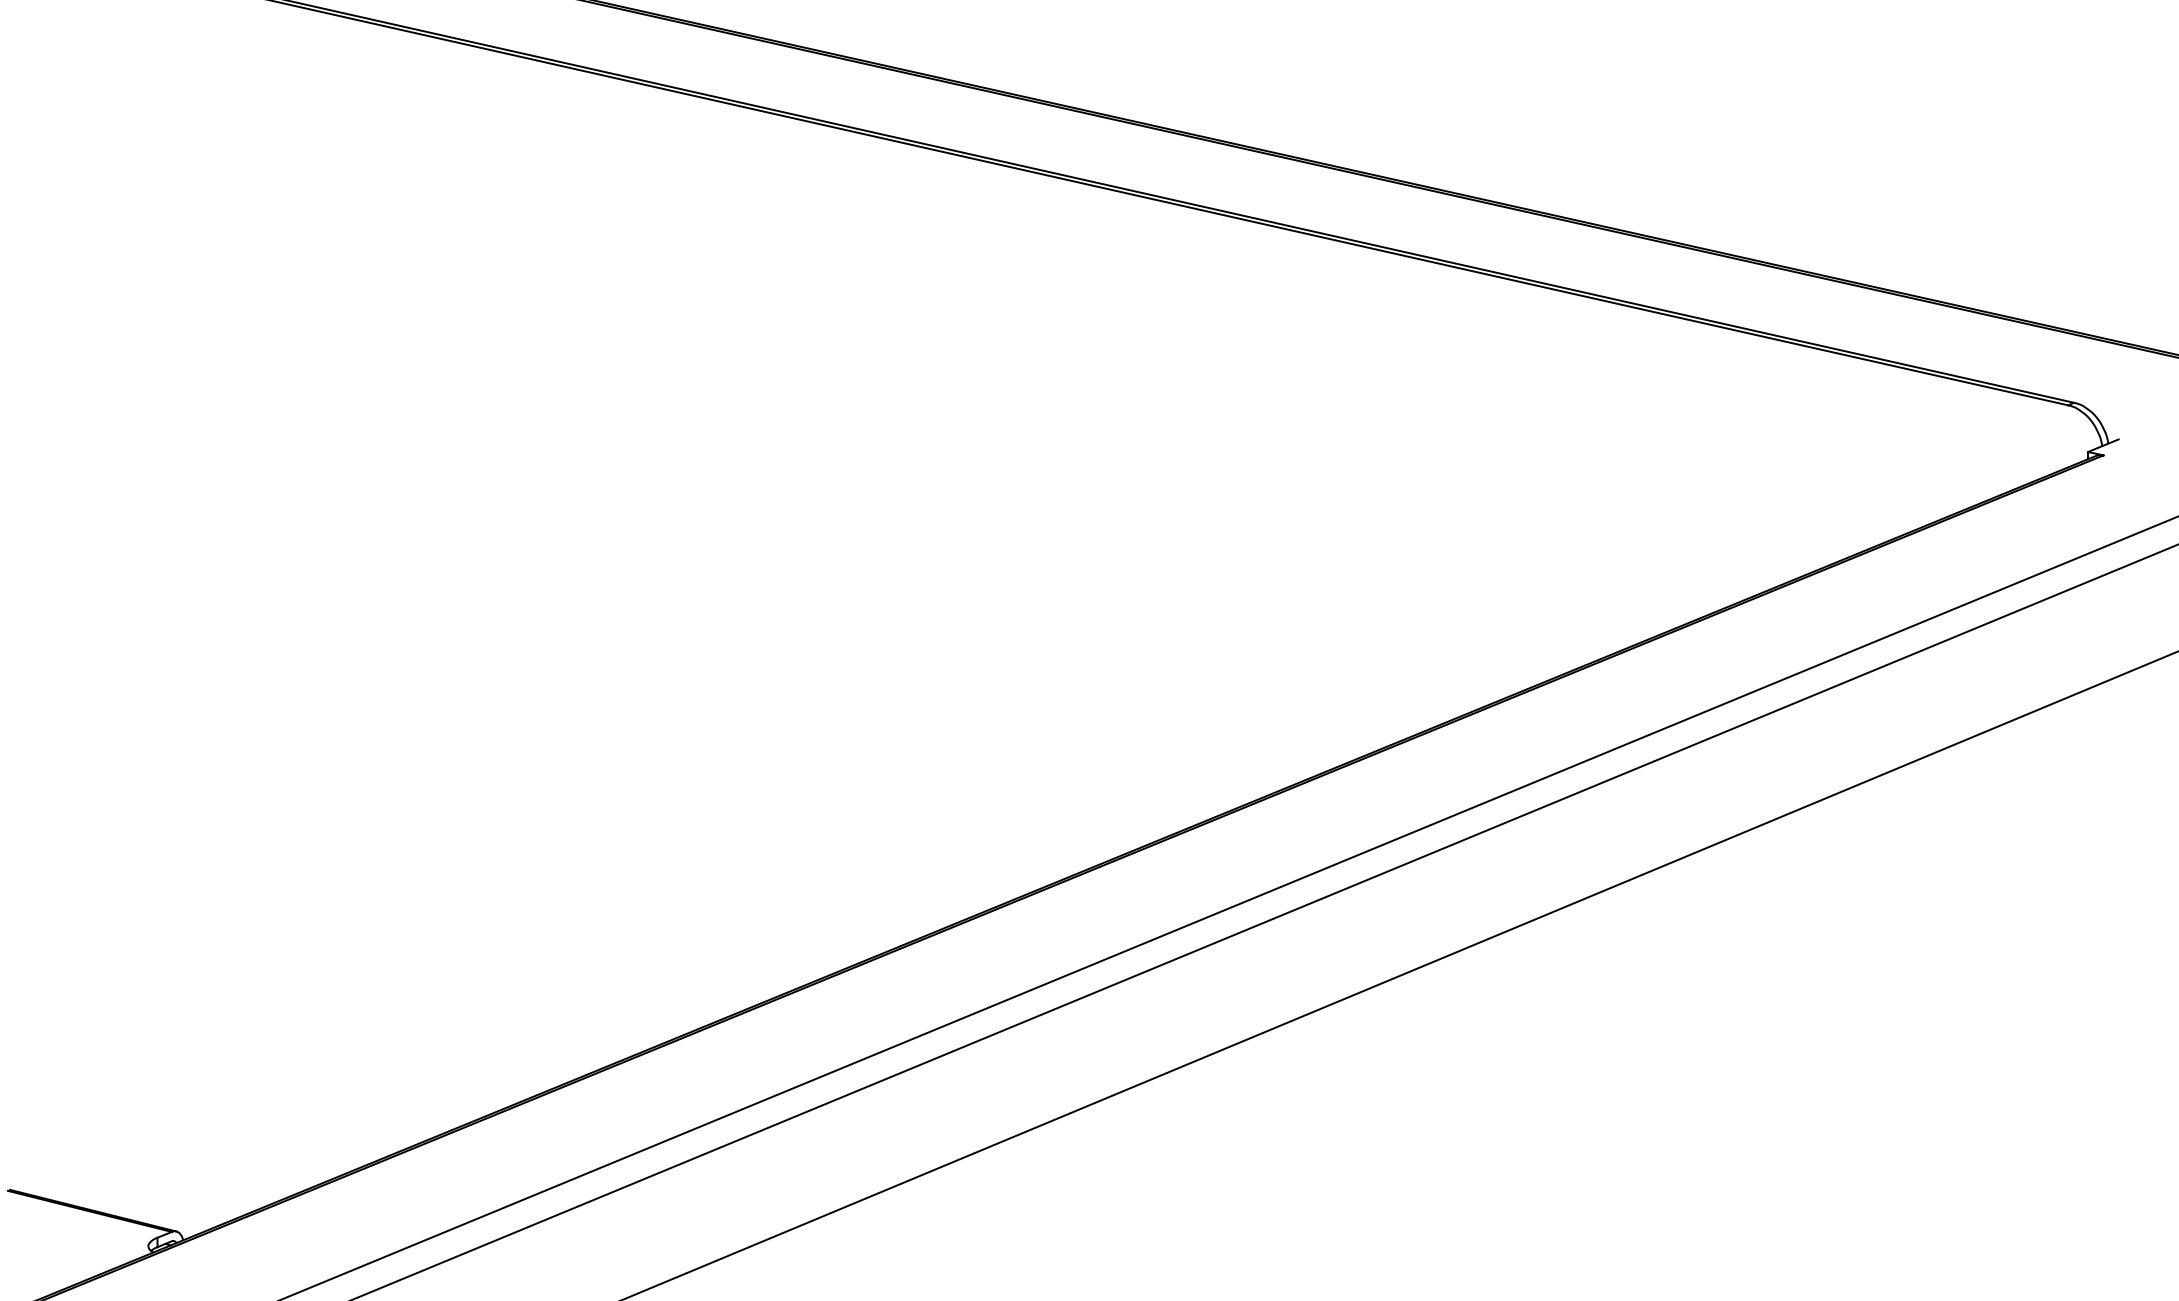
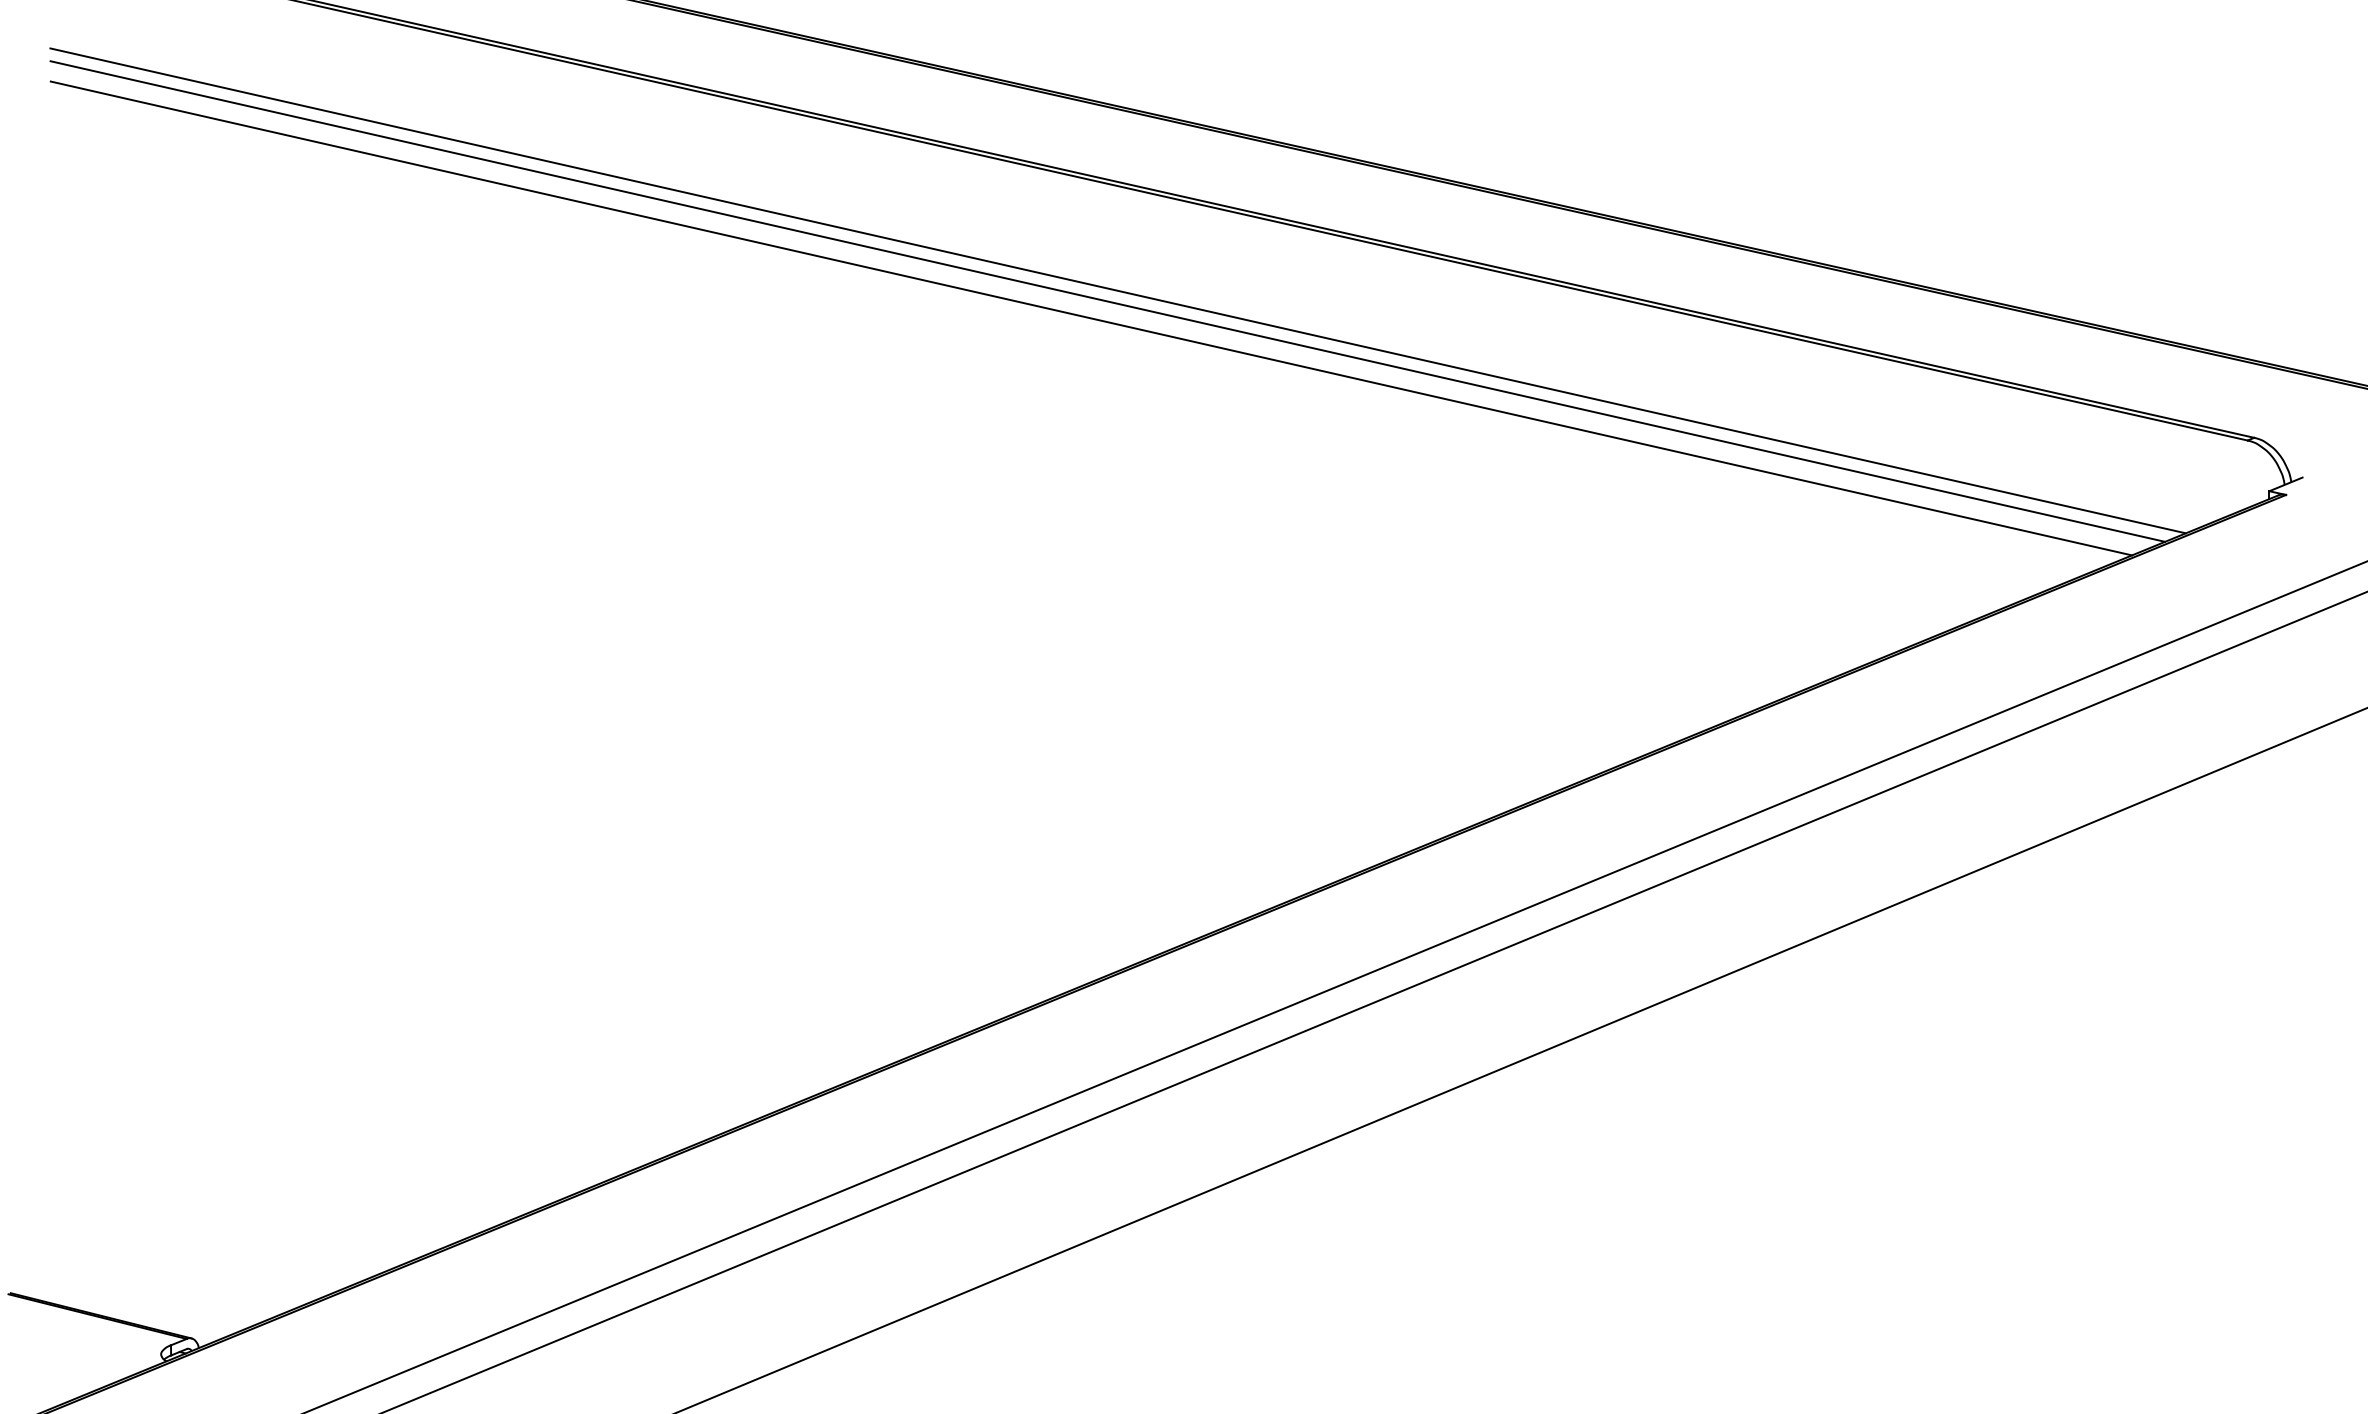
line: (1028, 267) -> (1117, 290), added
line: (1019, 277) -> (1107, 301), added
line: (1004, 293) -> (1091, 318), added

